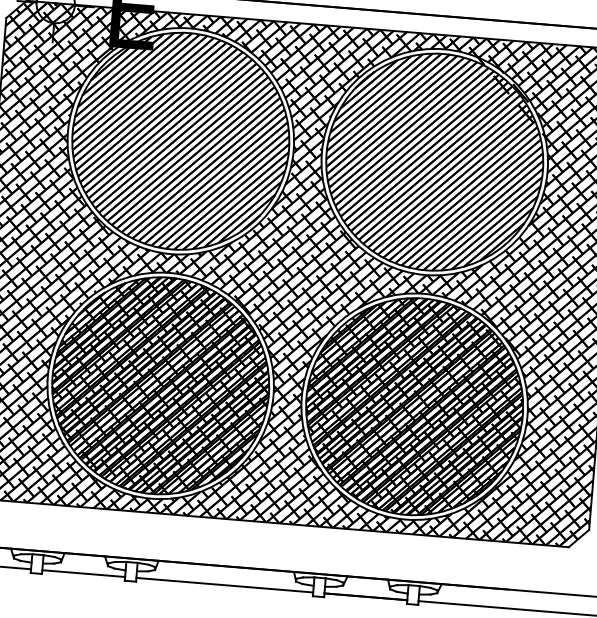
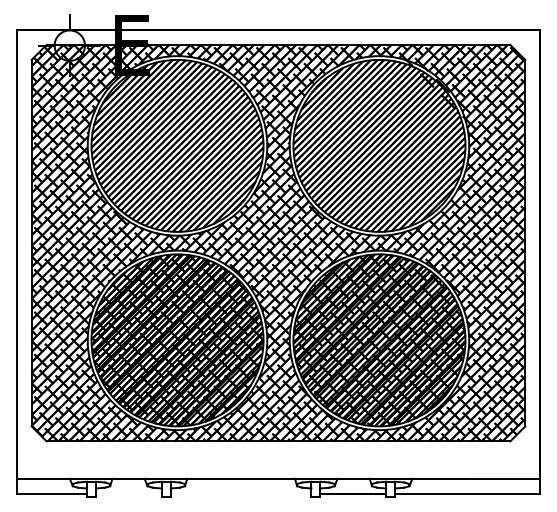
line: (83, 573) -> (128, 493), removed
line: (224, 584) -> (240, 493), removed

